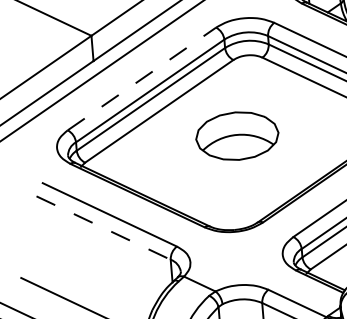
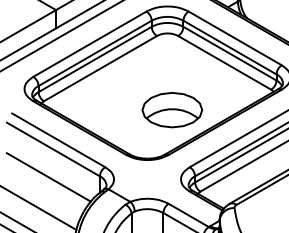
line: (142, 77) -> (90, 43), dashed -> solid
part: (237, 136) -> (172, 110), moved
line: (103, 228) -> (53, 149), dashed -> solid
line: (100, 267) -> (48, 177), added

